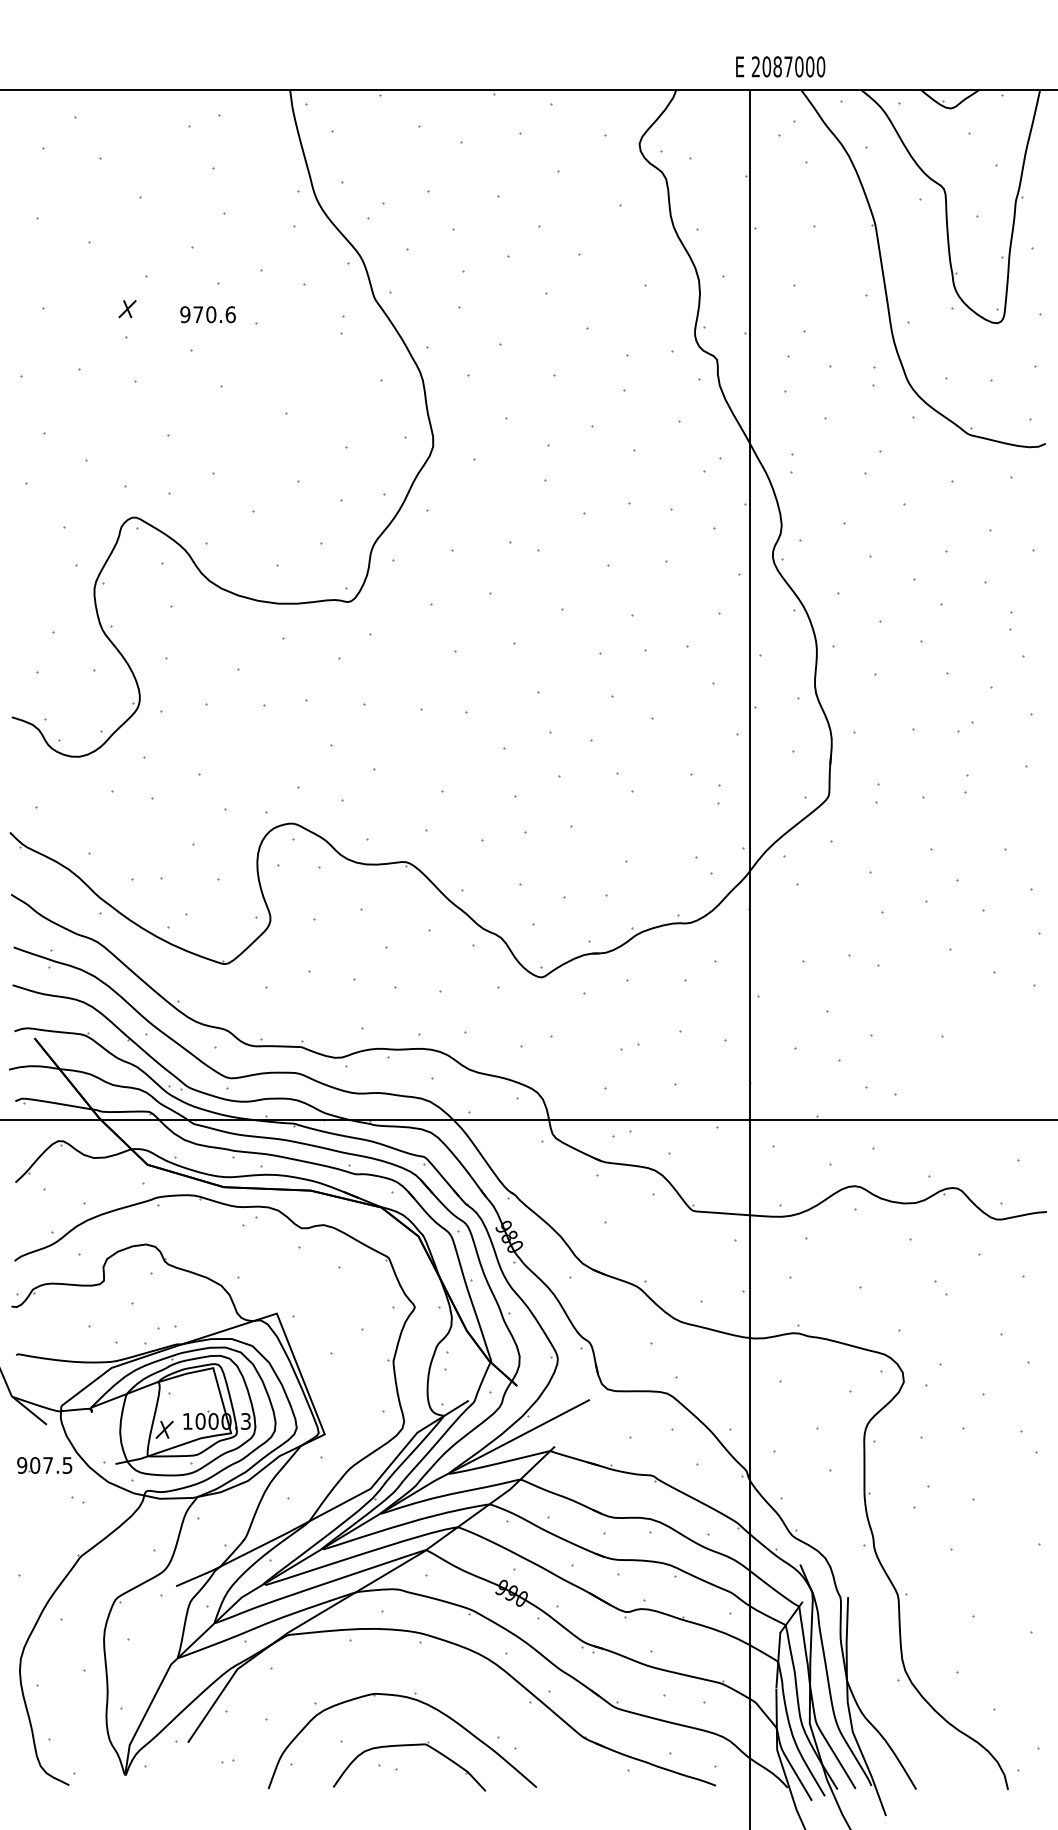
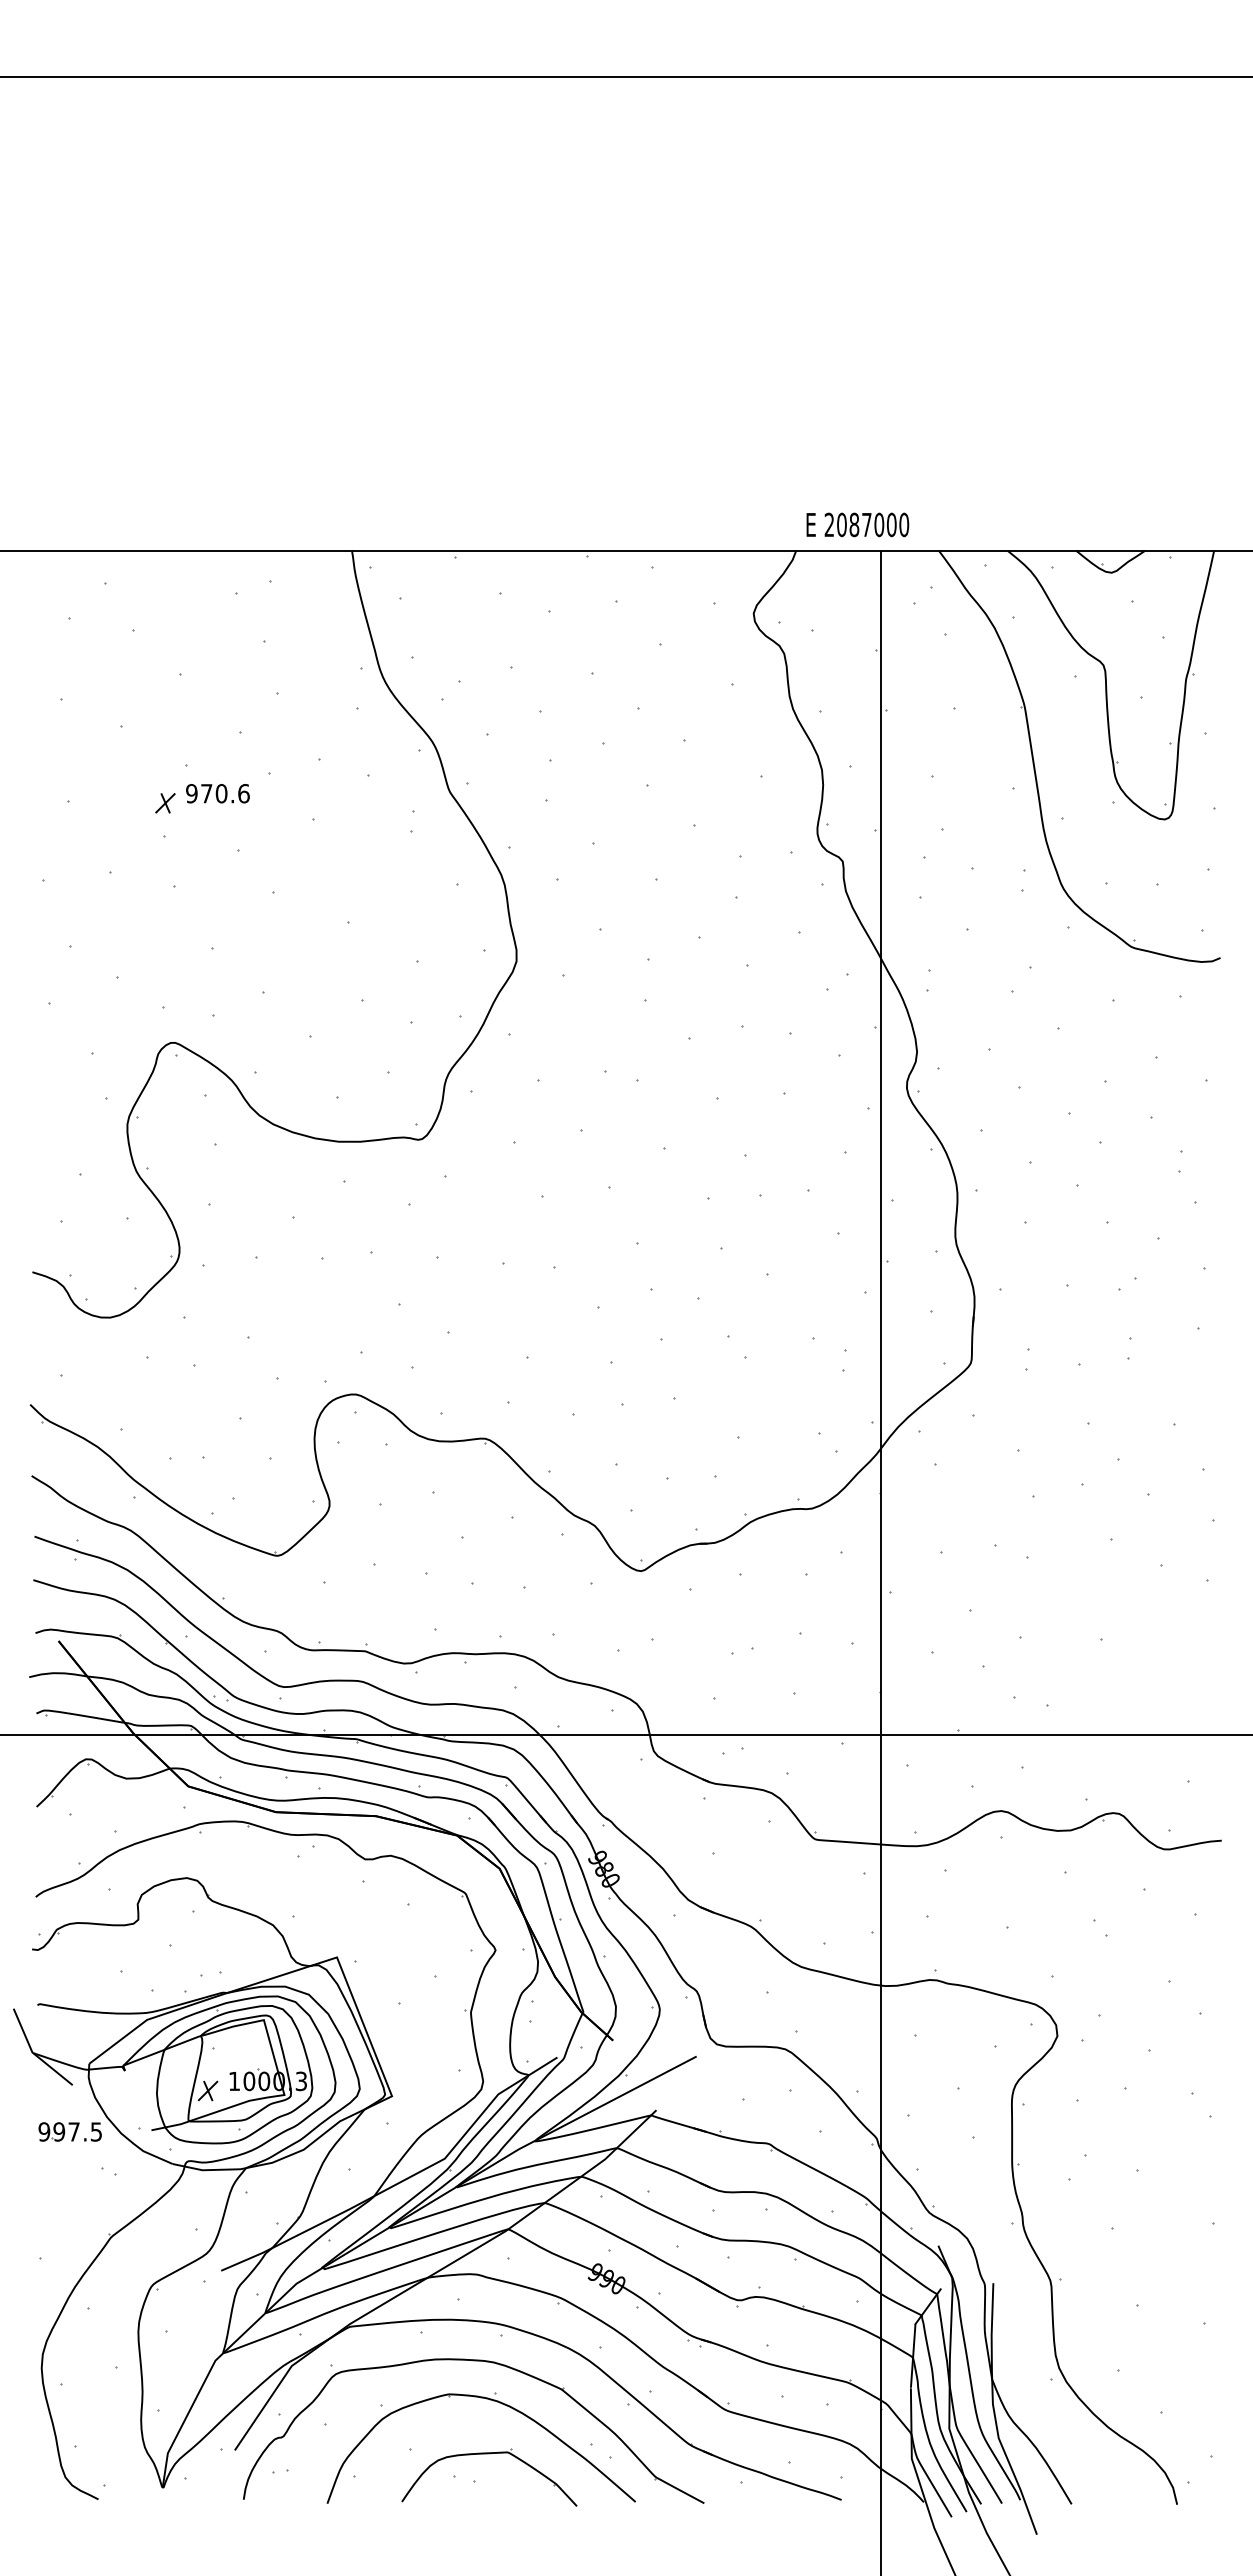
text: (780, 66) -> (857, 524), moved
text: (207, 314) -> (217, 793), moved
text: (35, 1465) -> (59, 2131), 907.5 -> 997.5
part: (395, 1665) -> (473, 2361), added

